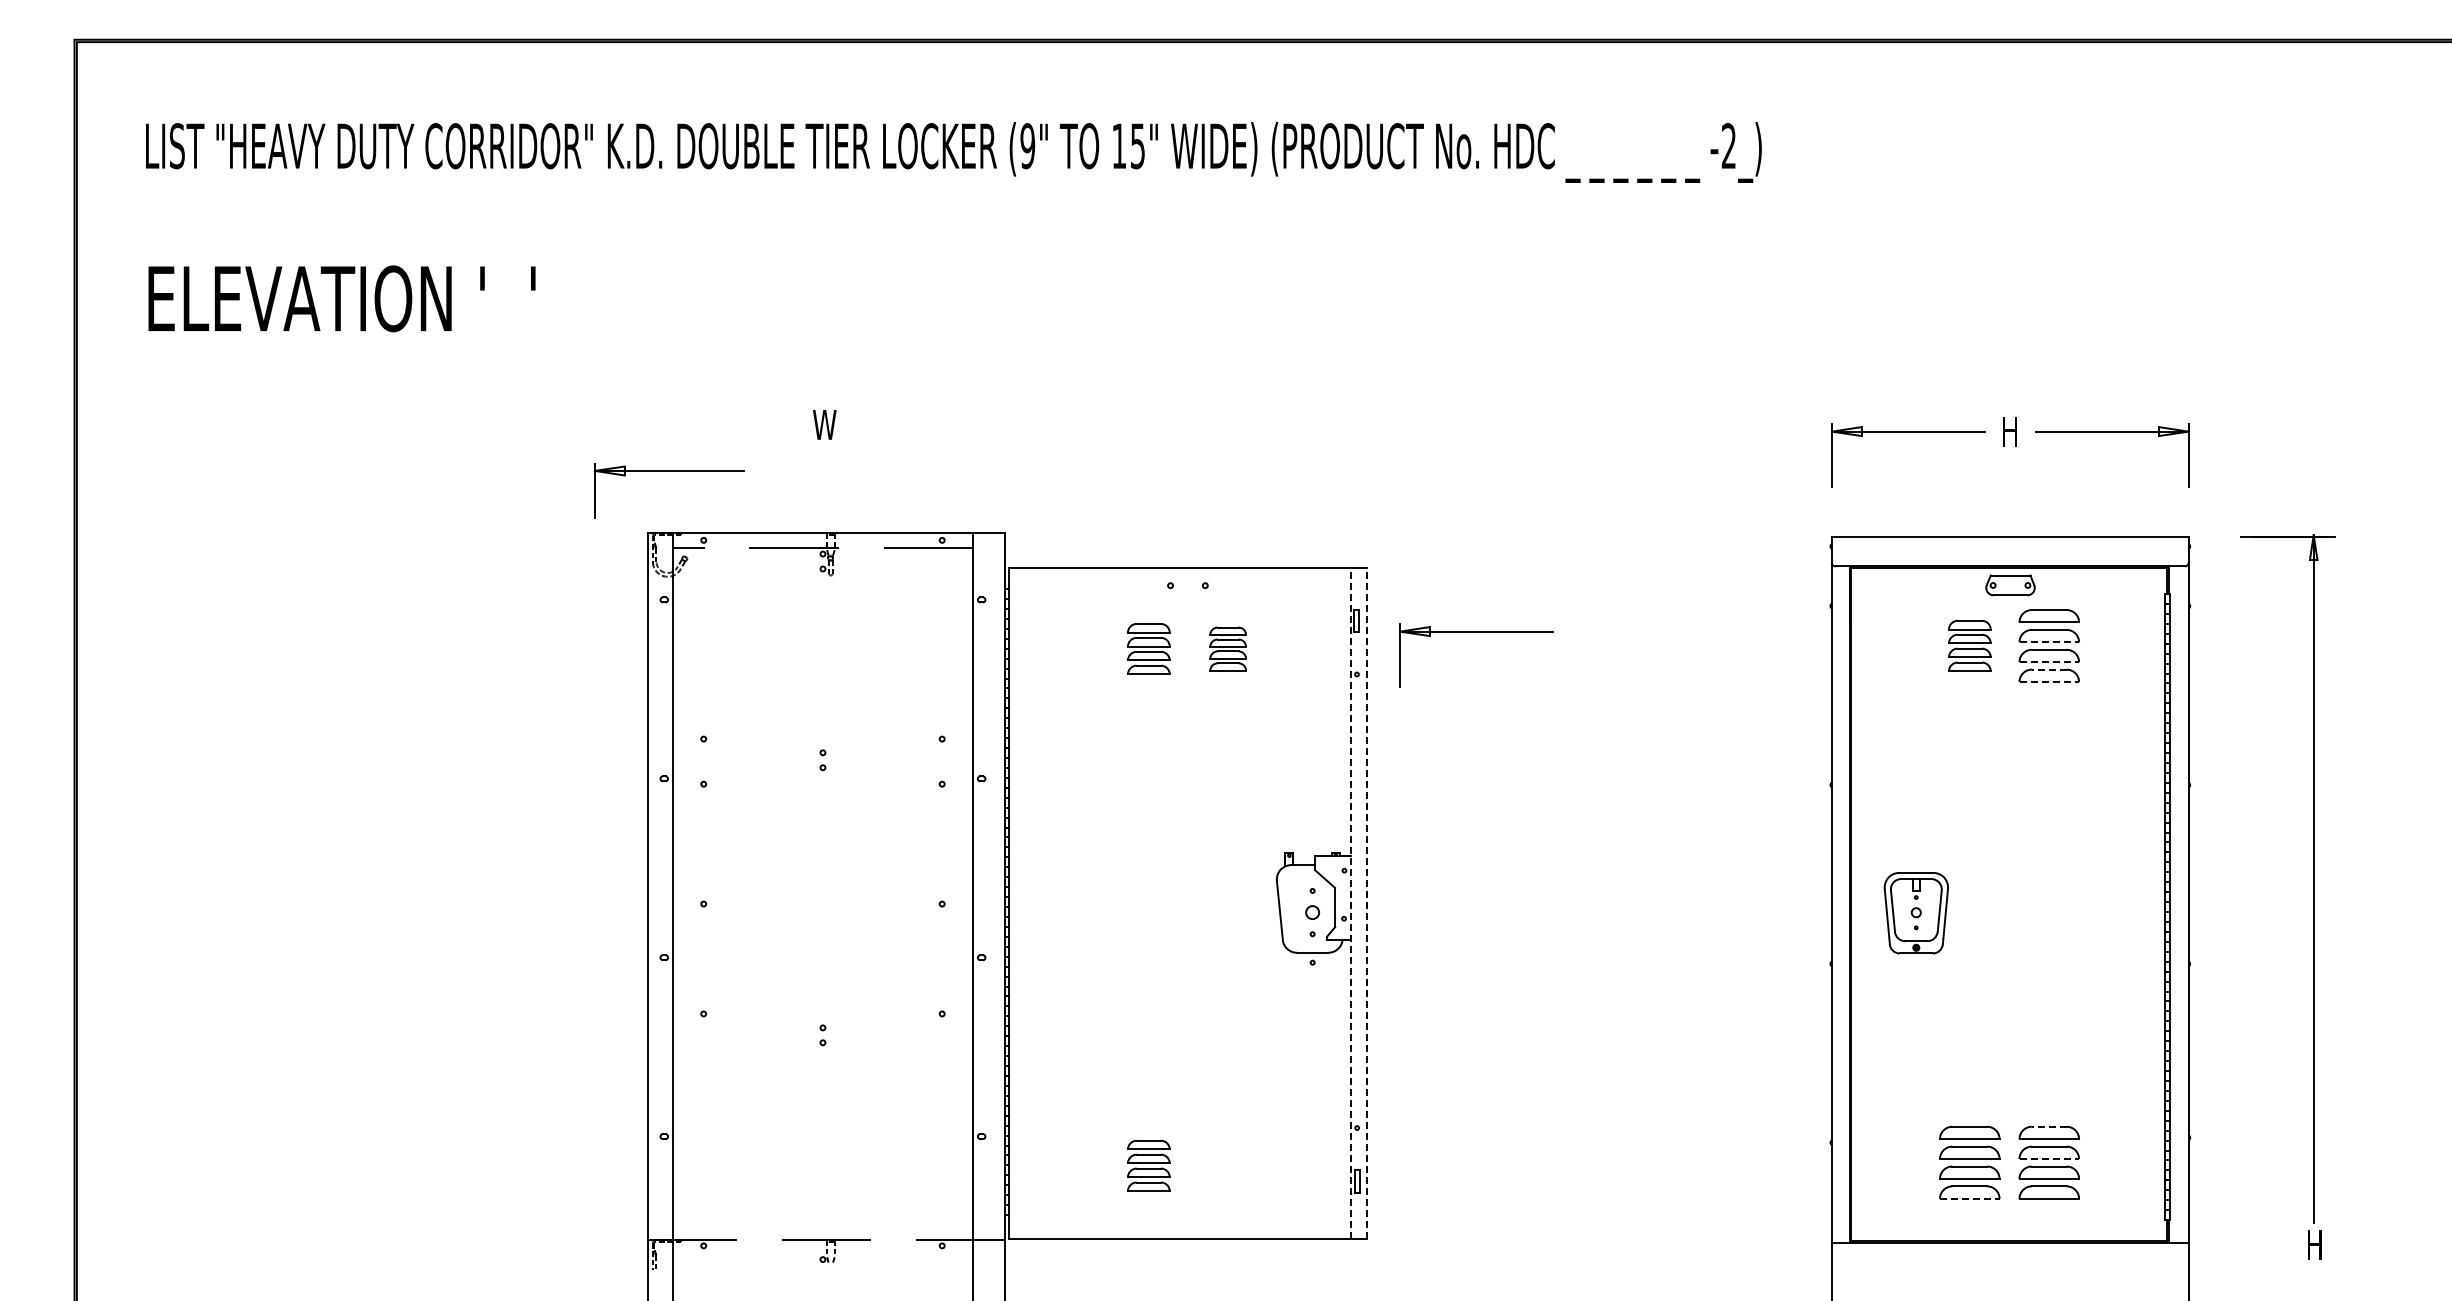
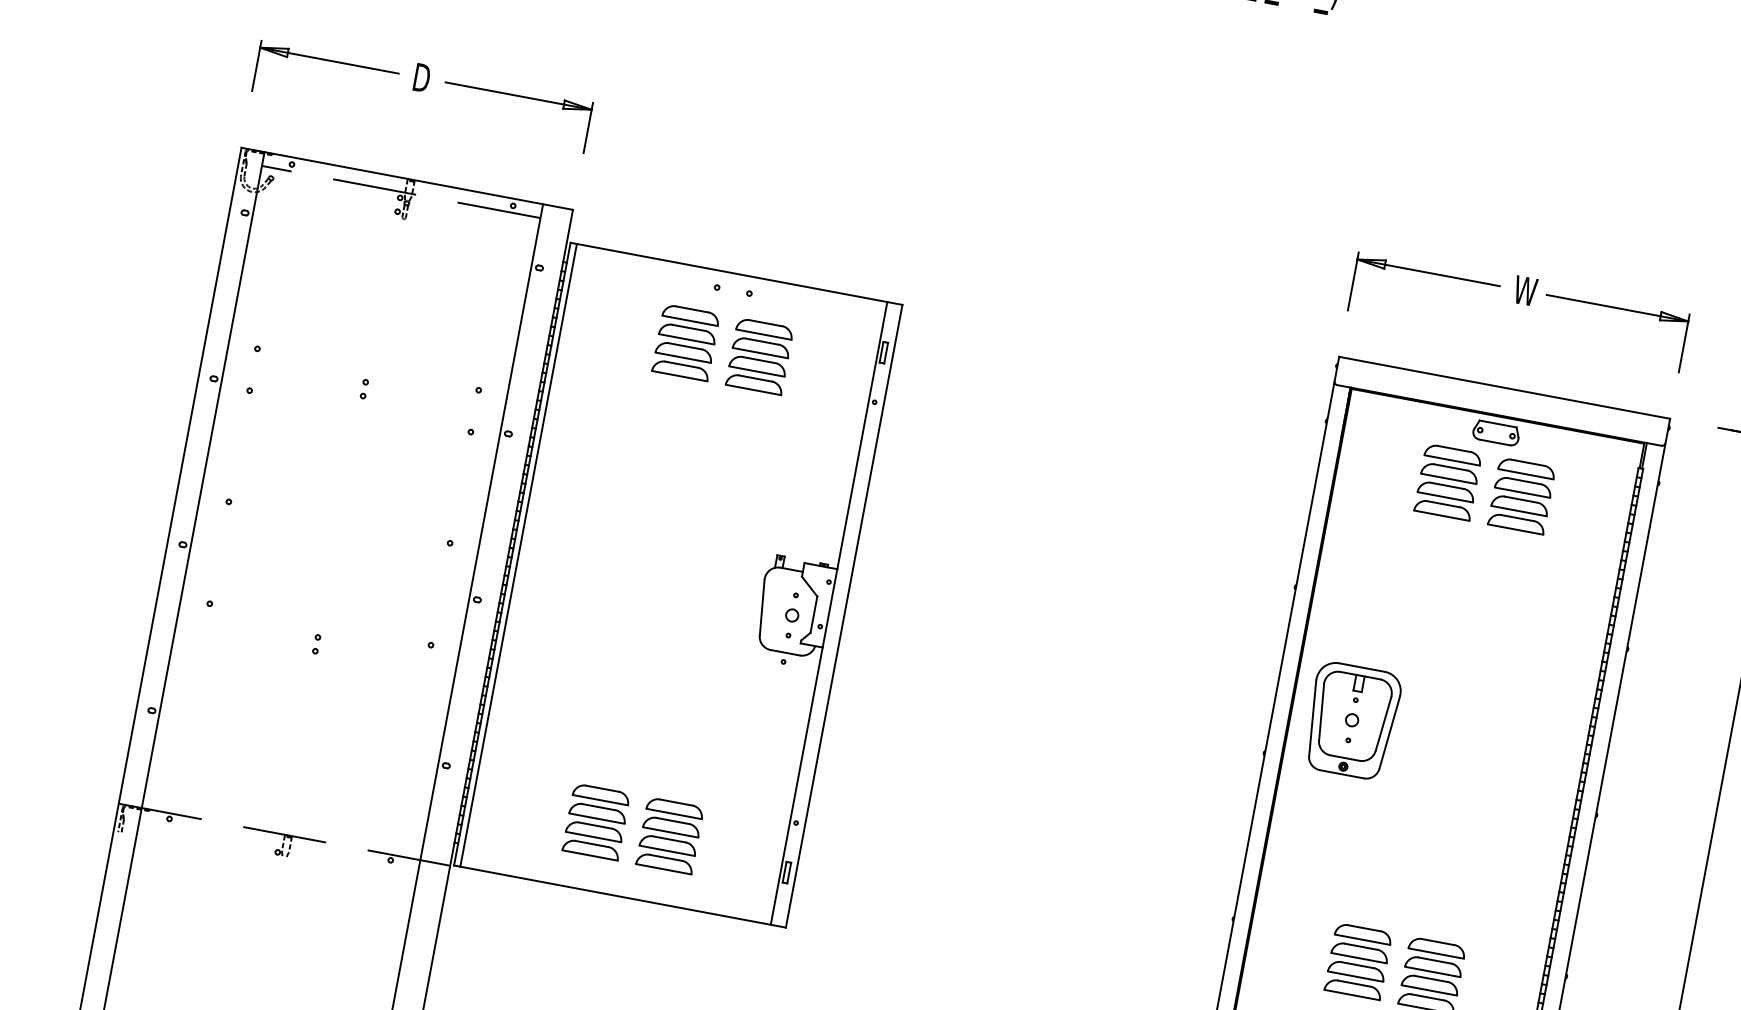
text: (824, 424) -> (424, 77), W -> D
part: (926, 425) -> (518, 96), added
text: (2012, 431) -> (1524, 290), H -> W
part: (668, 471) -> (328, 61), moved
part: (1476, 632) -> (992, 384), removed
line: (2049, 642) -> (1522, 492), dashed -> solid
part: (1969, 645) -> (1447, 481), size x1.43
part: (1148, 648) -> (685, 342), size x1.43
part: (1227, 648) -> (759, 355), size x1.67
line: (2049, 662) -> (1519, 511), dashed -> solid
line: (2048, 669) -> (1516, 517), dashed -> solid
line: (2049, 682) -> (1515, 529), dashed -> solid
line: (1015, 902) -> (518, 554), added
line: (1350, 903) -> (828, 613), dashed -> solid
line: (1366, 903) -> (843, 616), dashed -> solid
part: (1916, 912) -> (1352, 720), size x1.43
line: (2048, 1126) -> (1437, 941), dashed -> solid
line: (2049, 1159) -> (1432, 972), dashed -> solid
part: (1148, 1165) -> (596, 821), size x1.43
part: (1227, 1165) -> (669, 835), added
line: (1969, 1198) -> (1351, 994), dashed -> solid

